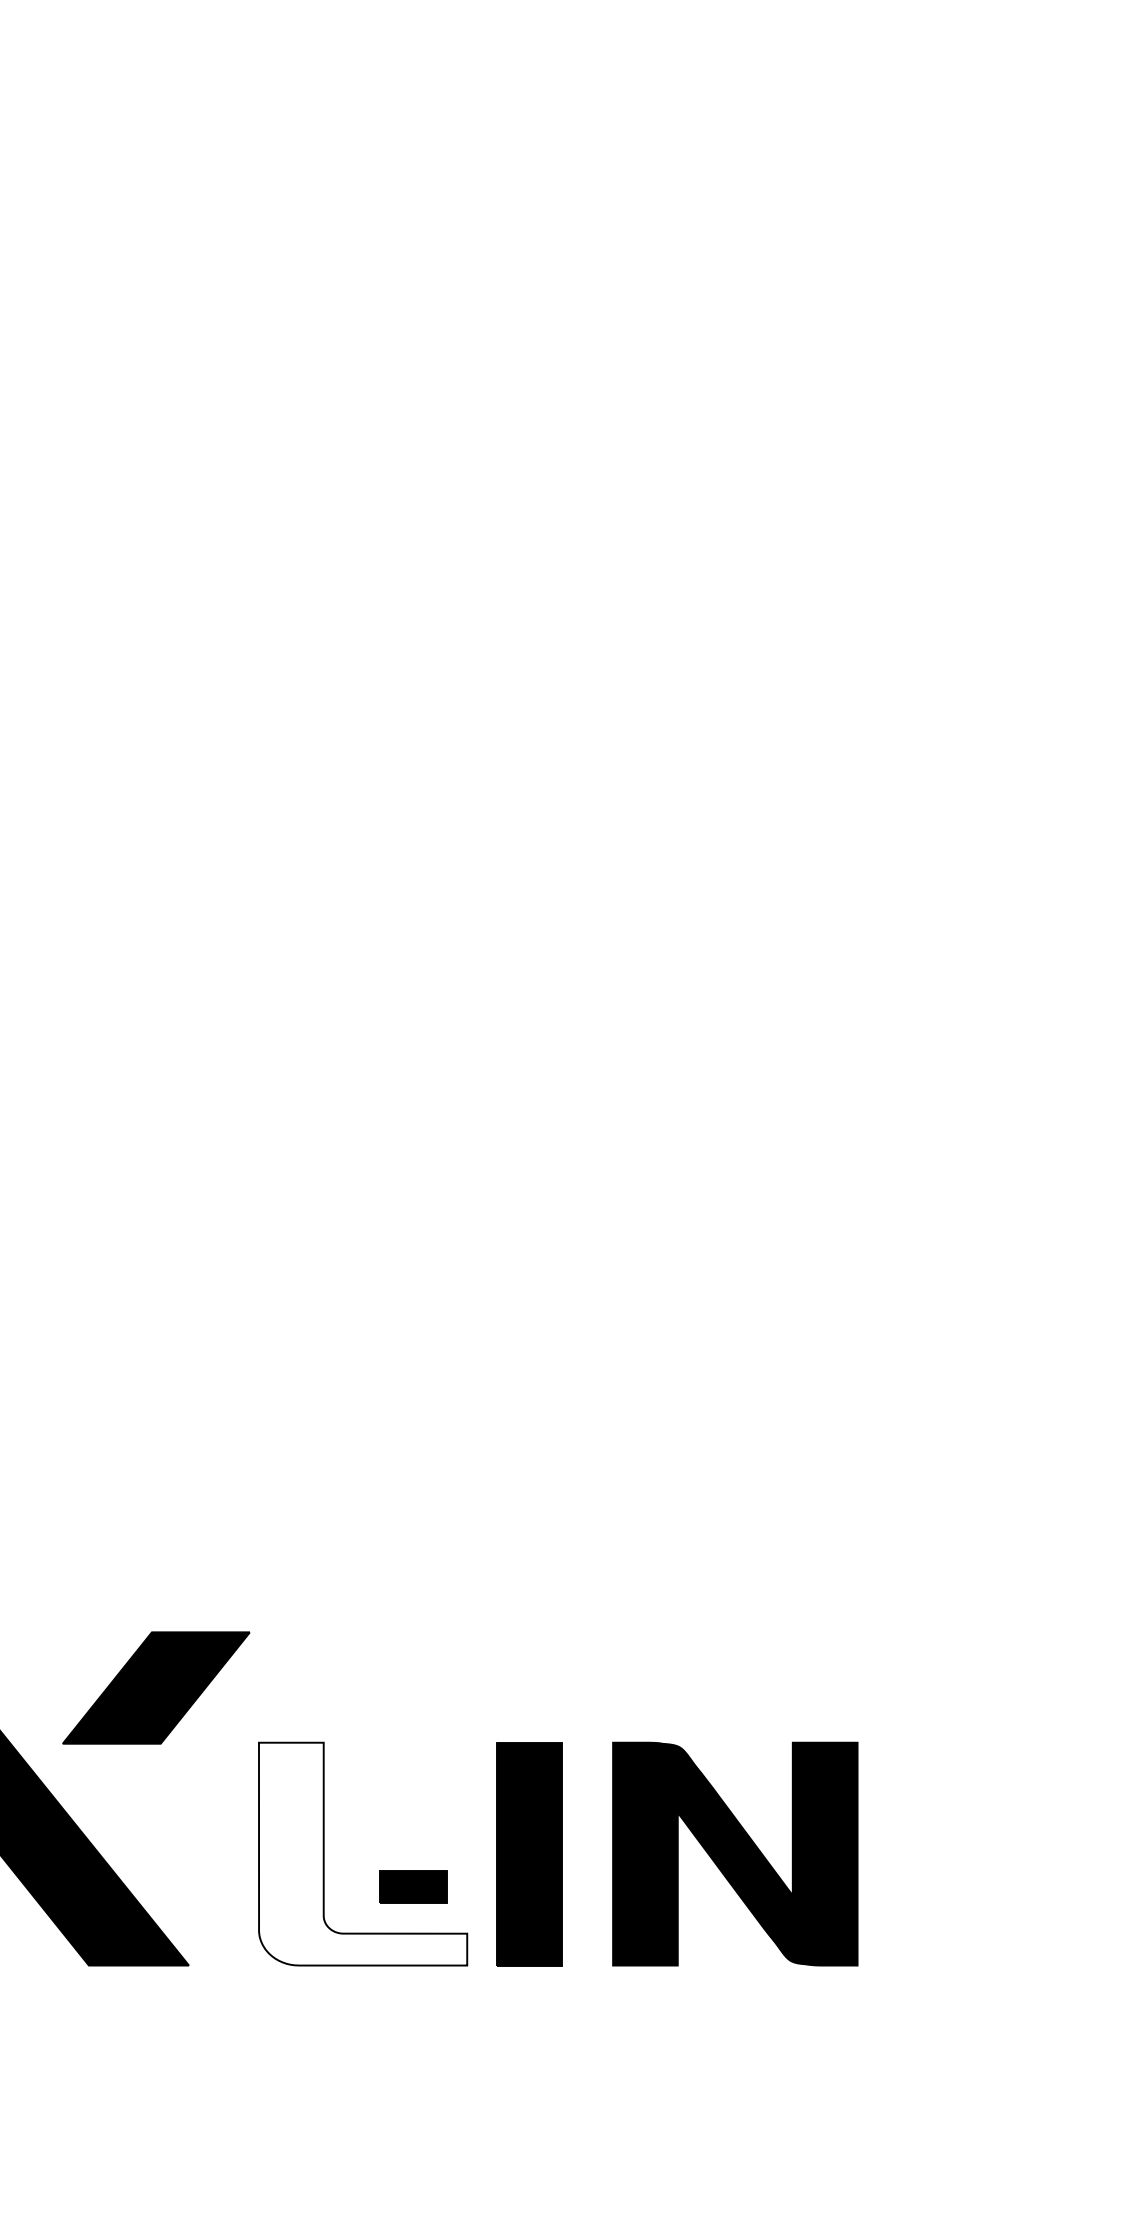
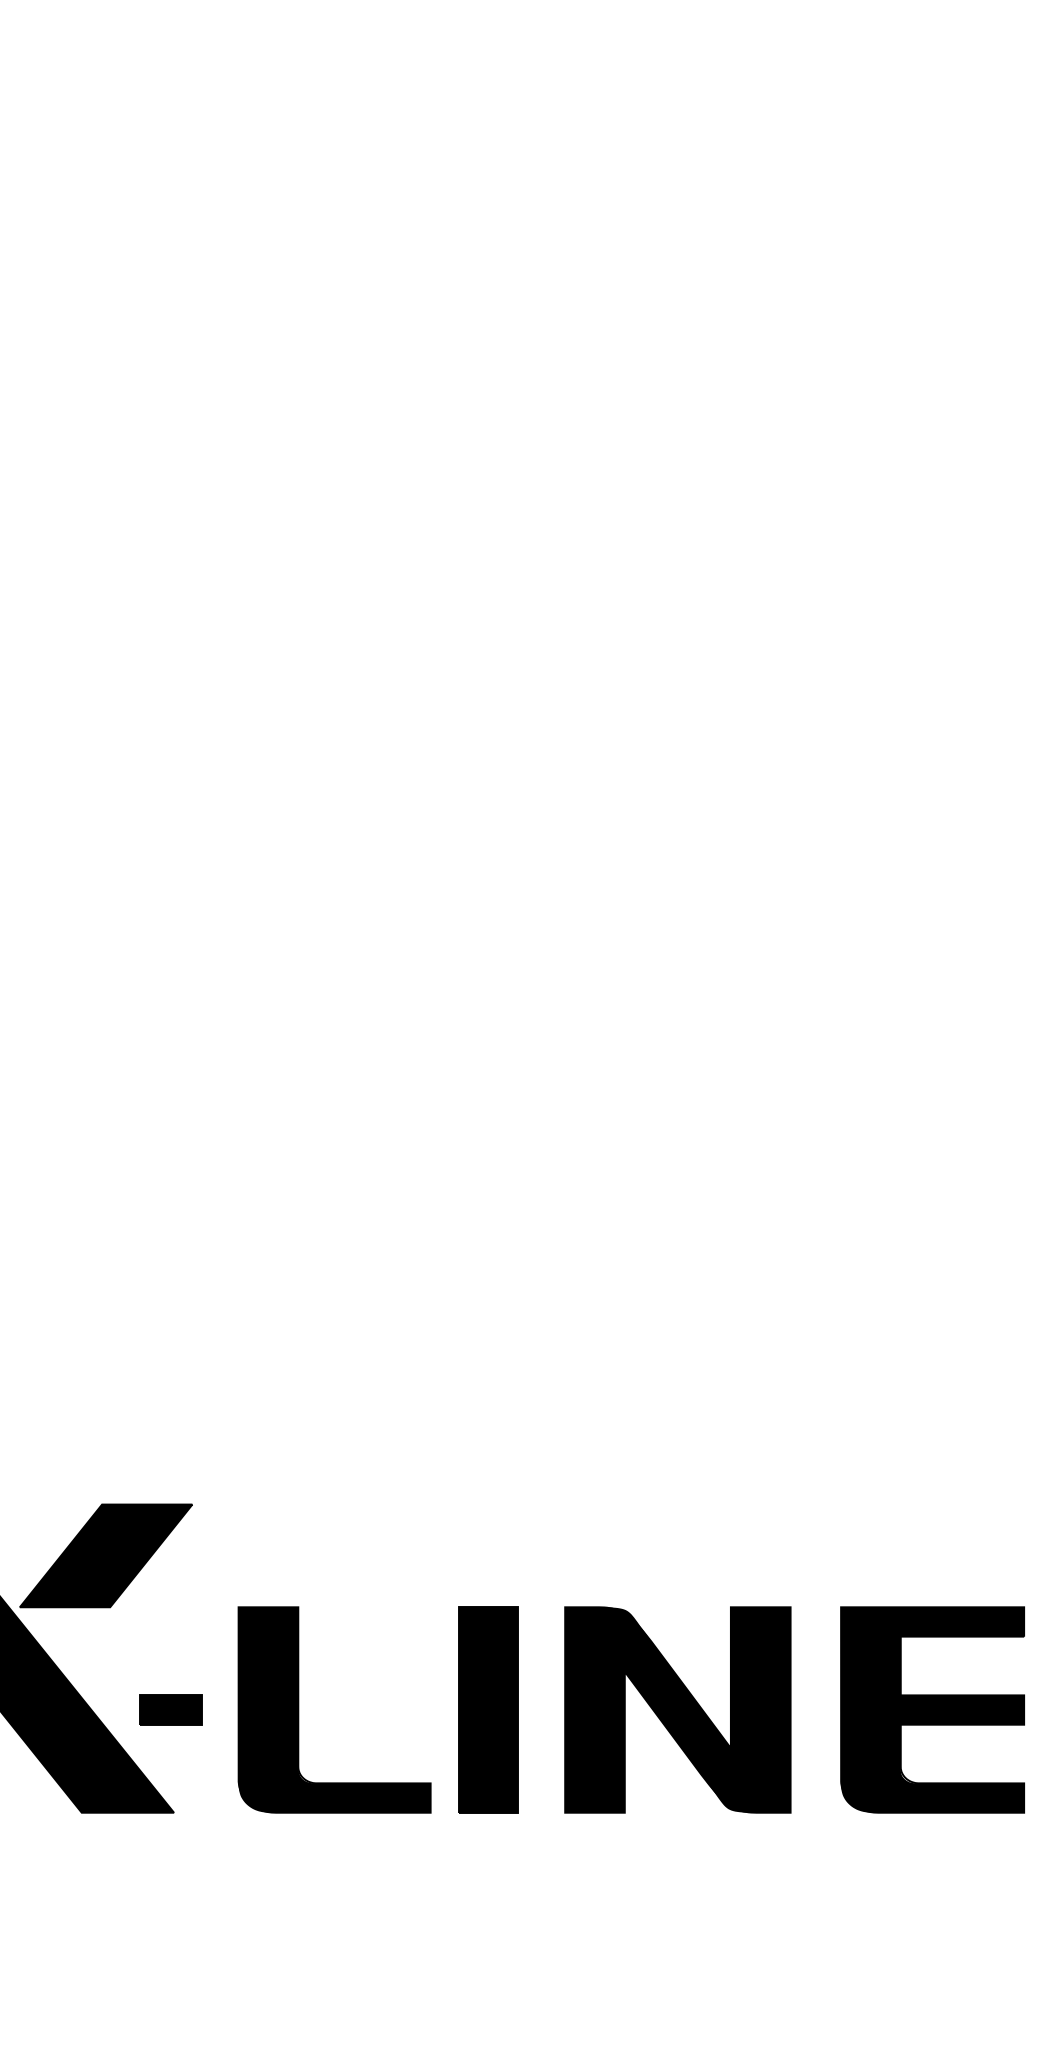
part: (156, 1687) -> (106, 1555), moved
fill: (362, 1853) -> (334, 1709), added
part: (1011, 1853) -> (932, 1709), added
part: (413, 1886) -> (170, 1709), moved

